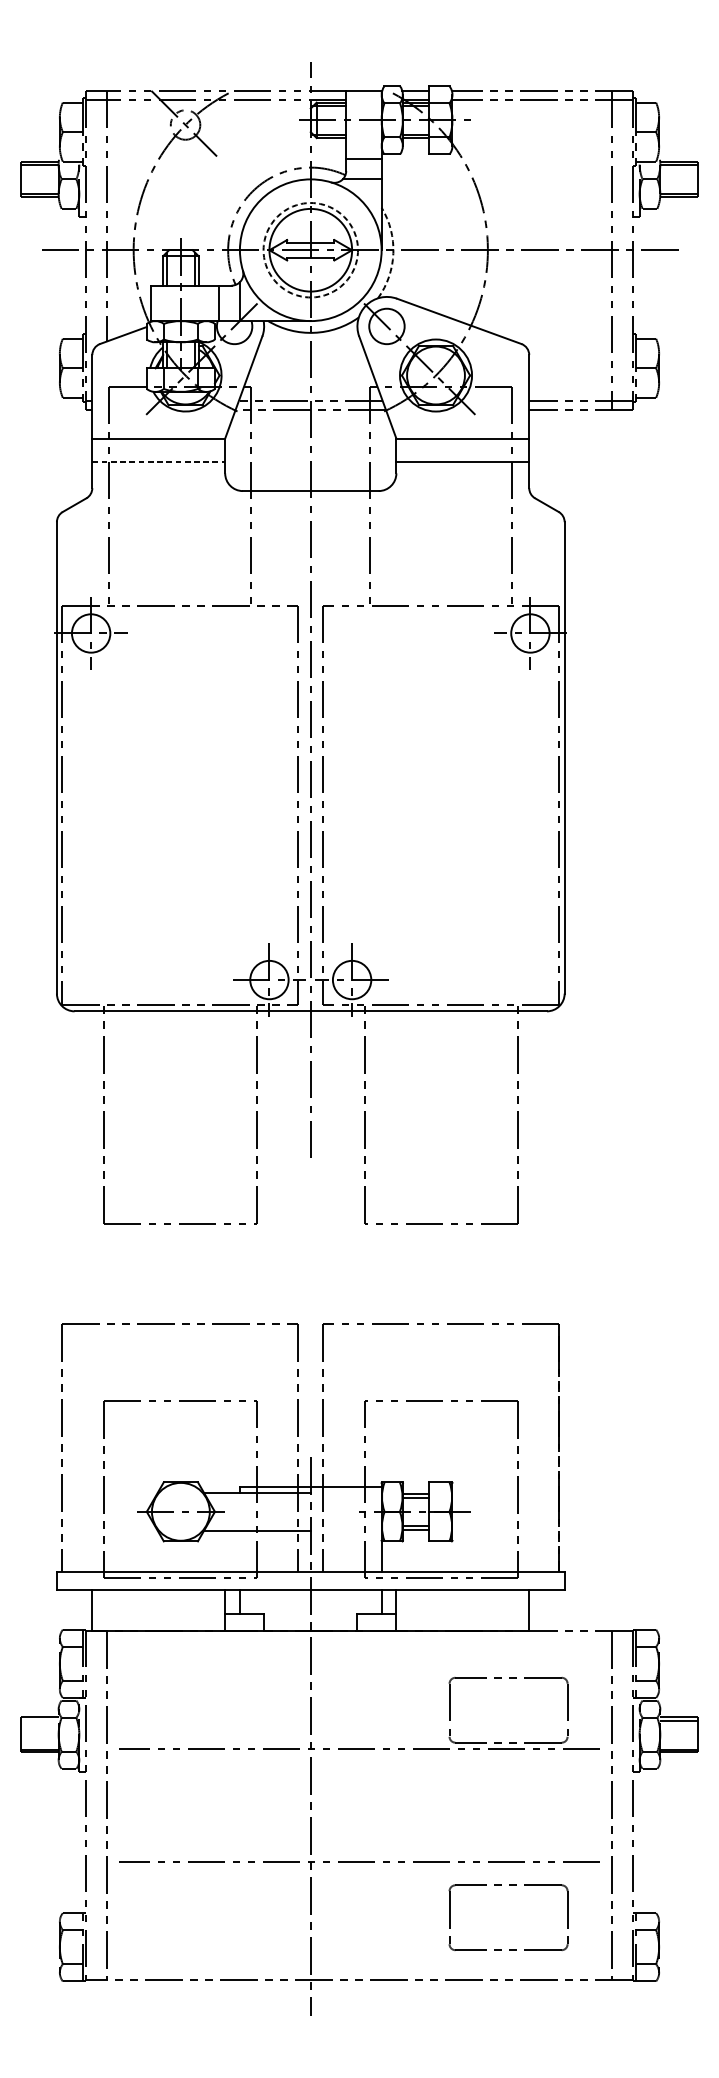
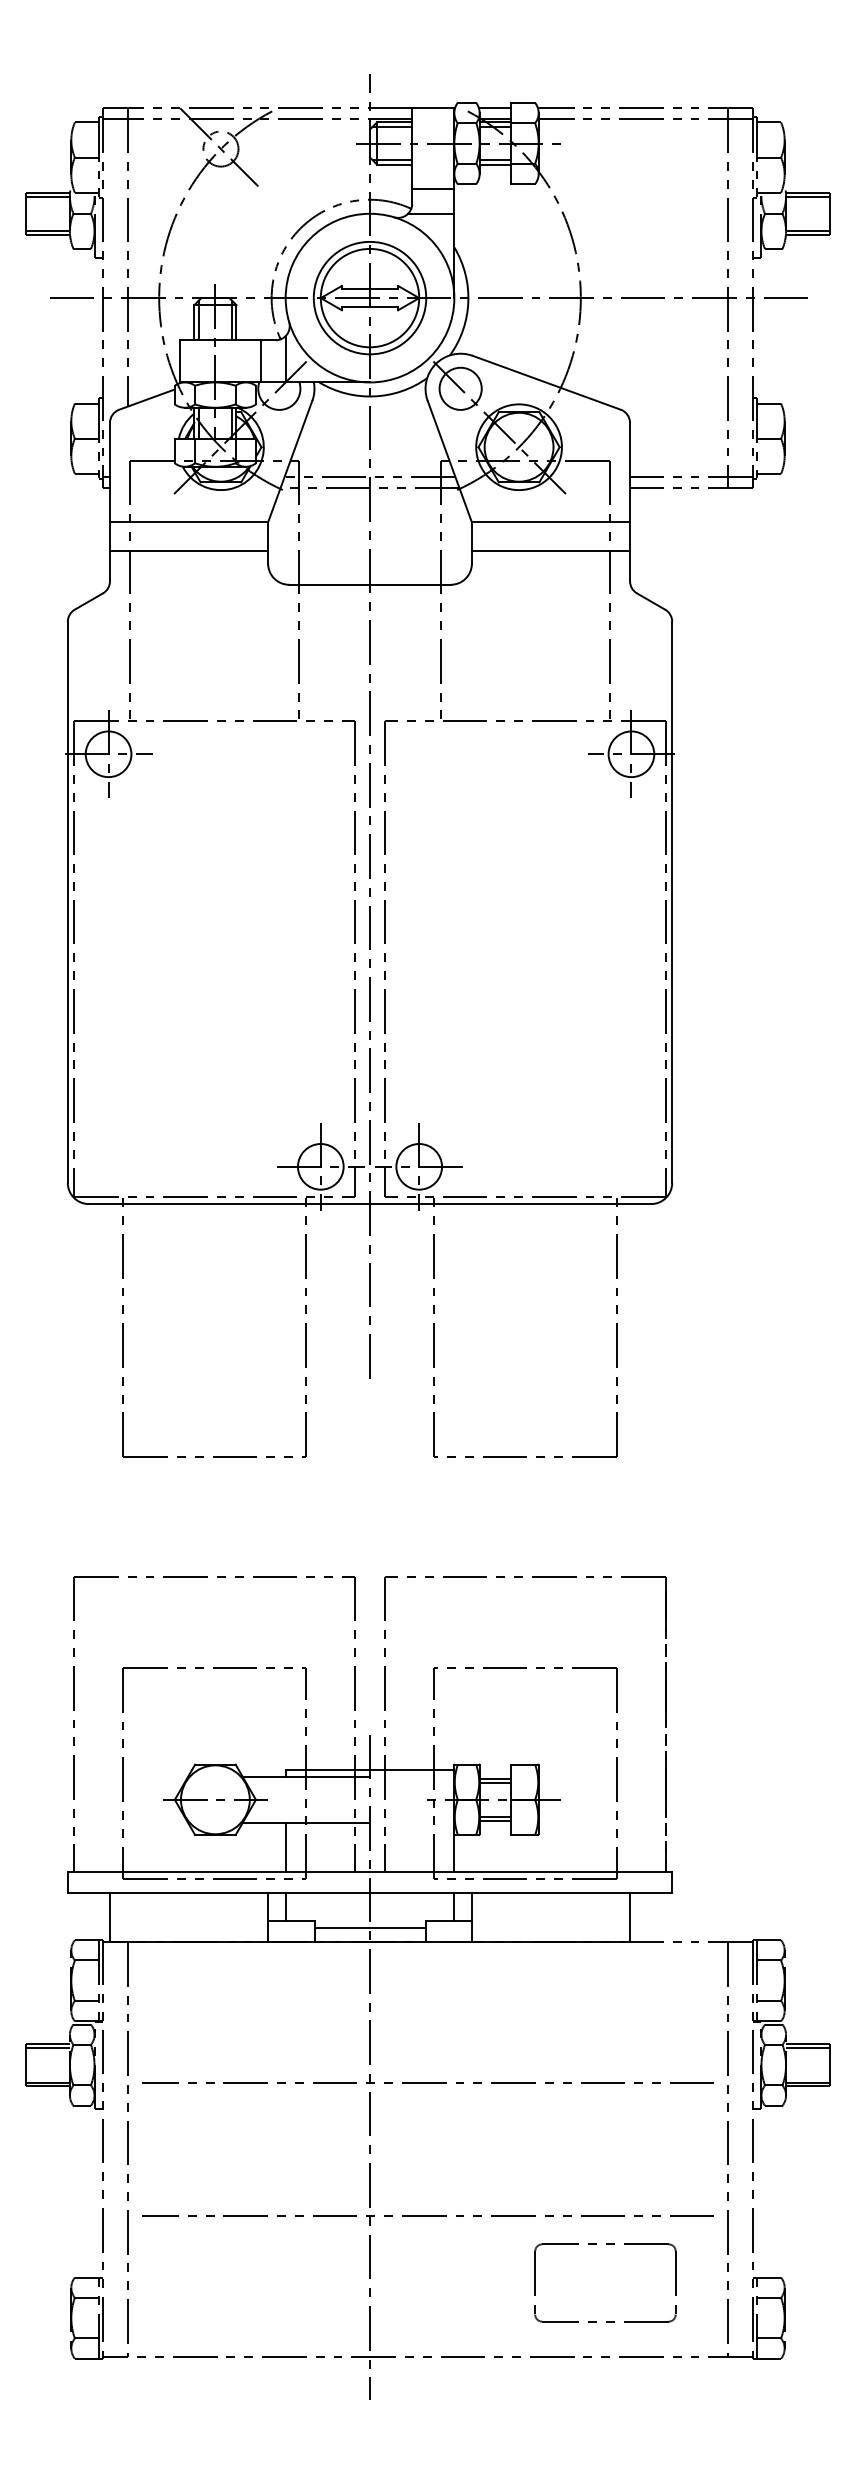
circle: (310, 249) -> (369, 297), dashed -> solid
arc: (393, 253) -> (468, 302), dashed -> solid
line: (159, 462) -> (189, 550), dashed -> solid
line: (239, 1551) -> (285, 1846), added
line: (310, 1619) -> (369, 1928), added
part: (509, 1677) -> (606, 1997), removed
line: (39, 1720) -> (47, 2048), added

